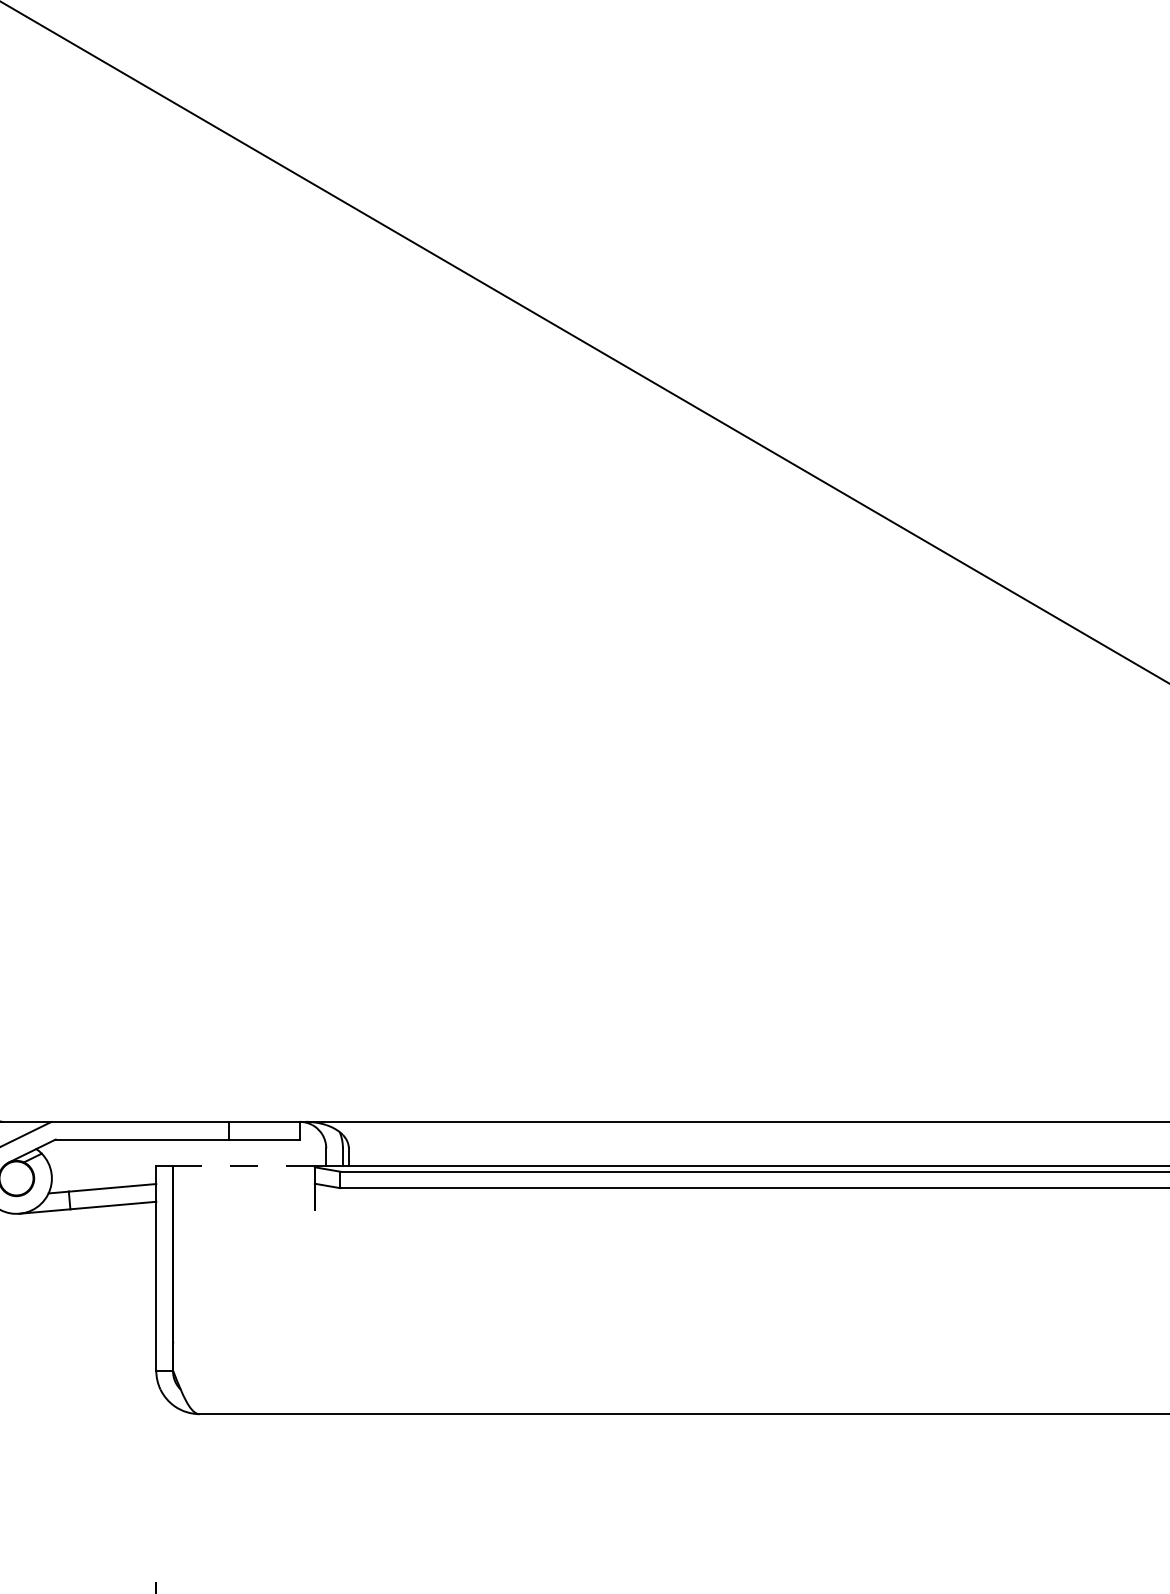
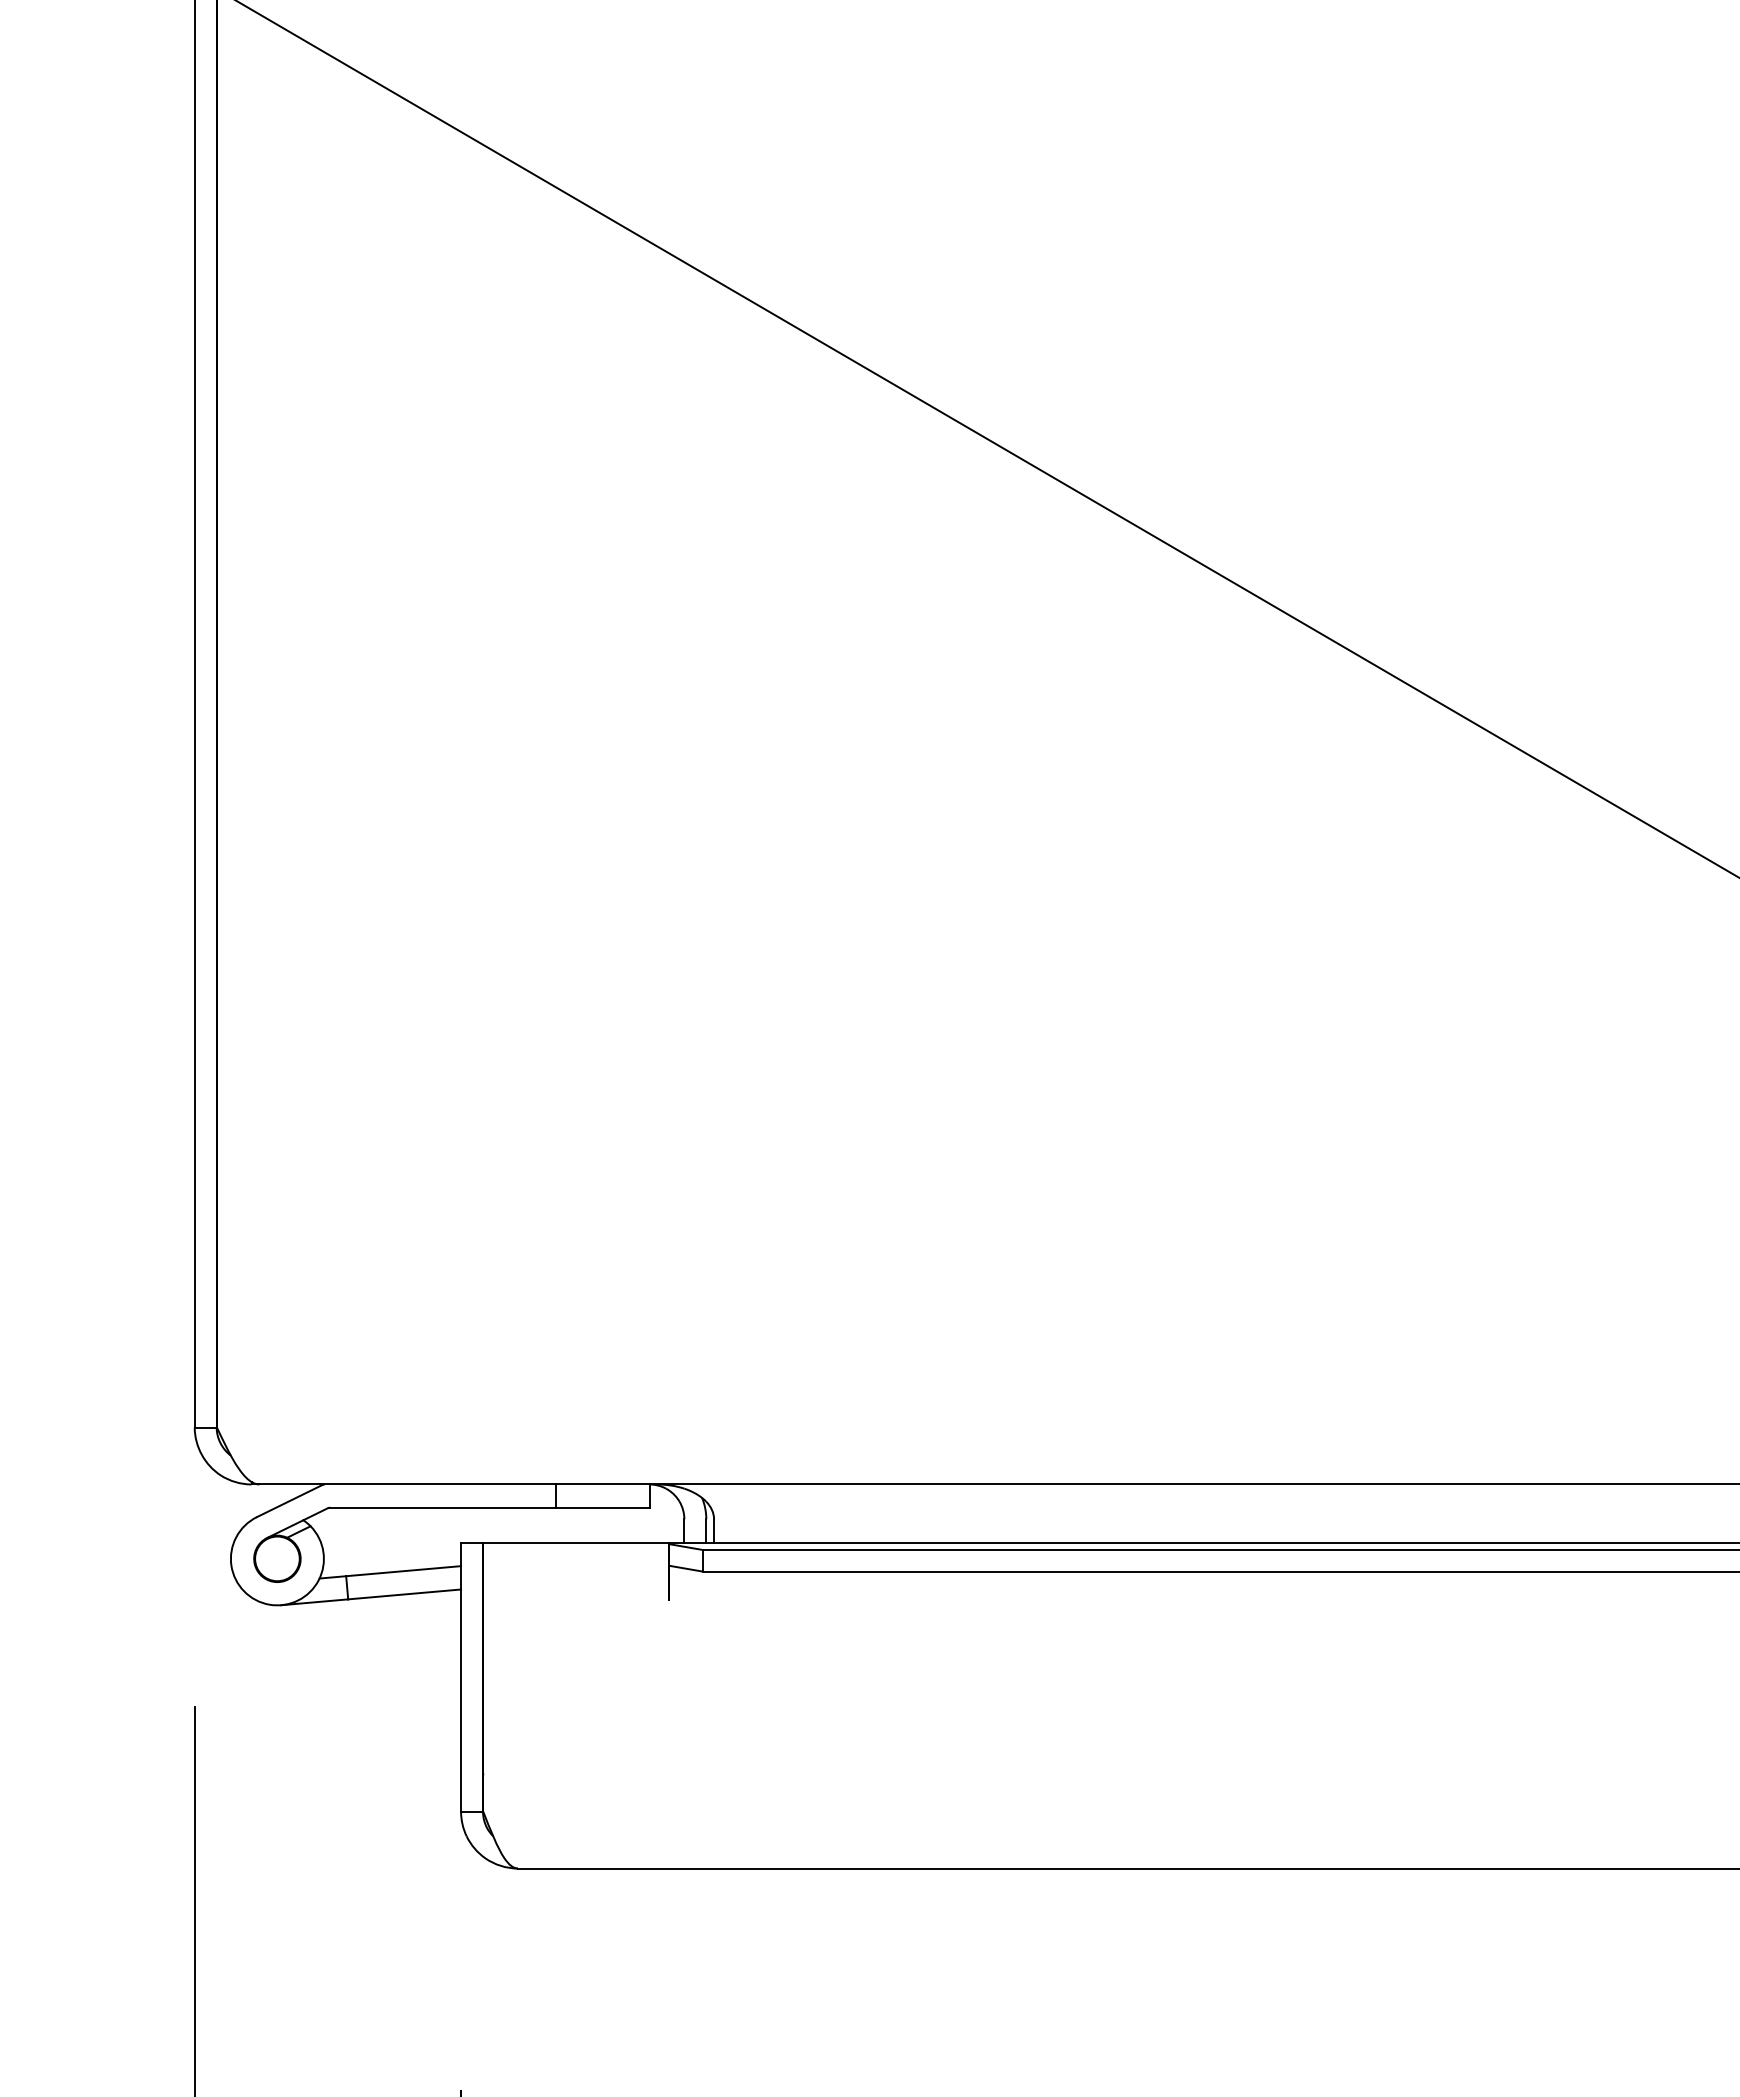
line: (244, 1166) -> (576, 1542), dashed -> solid

